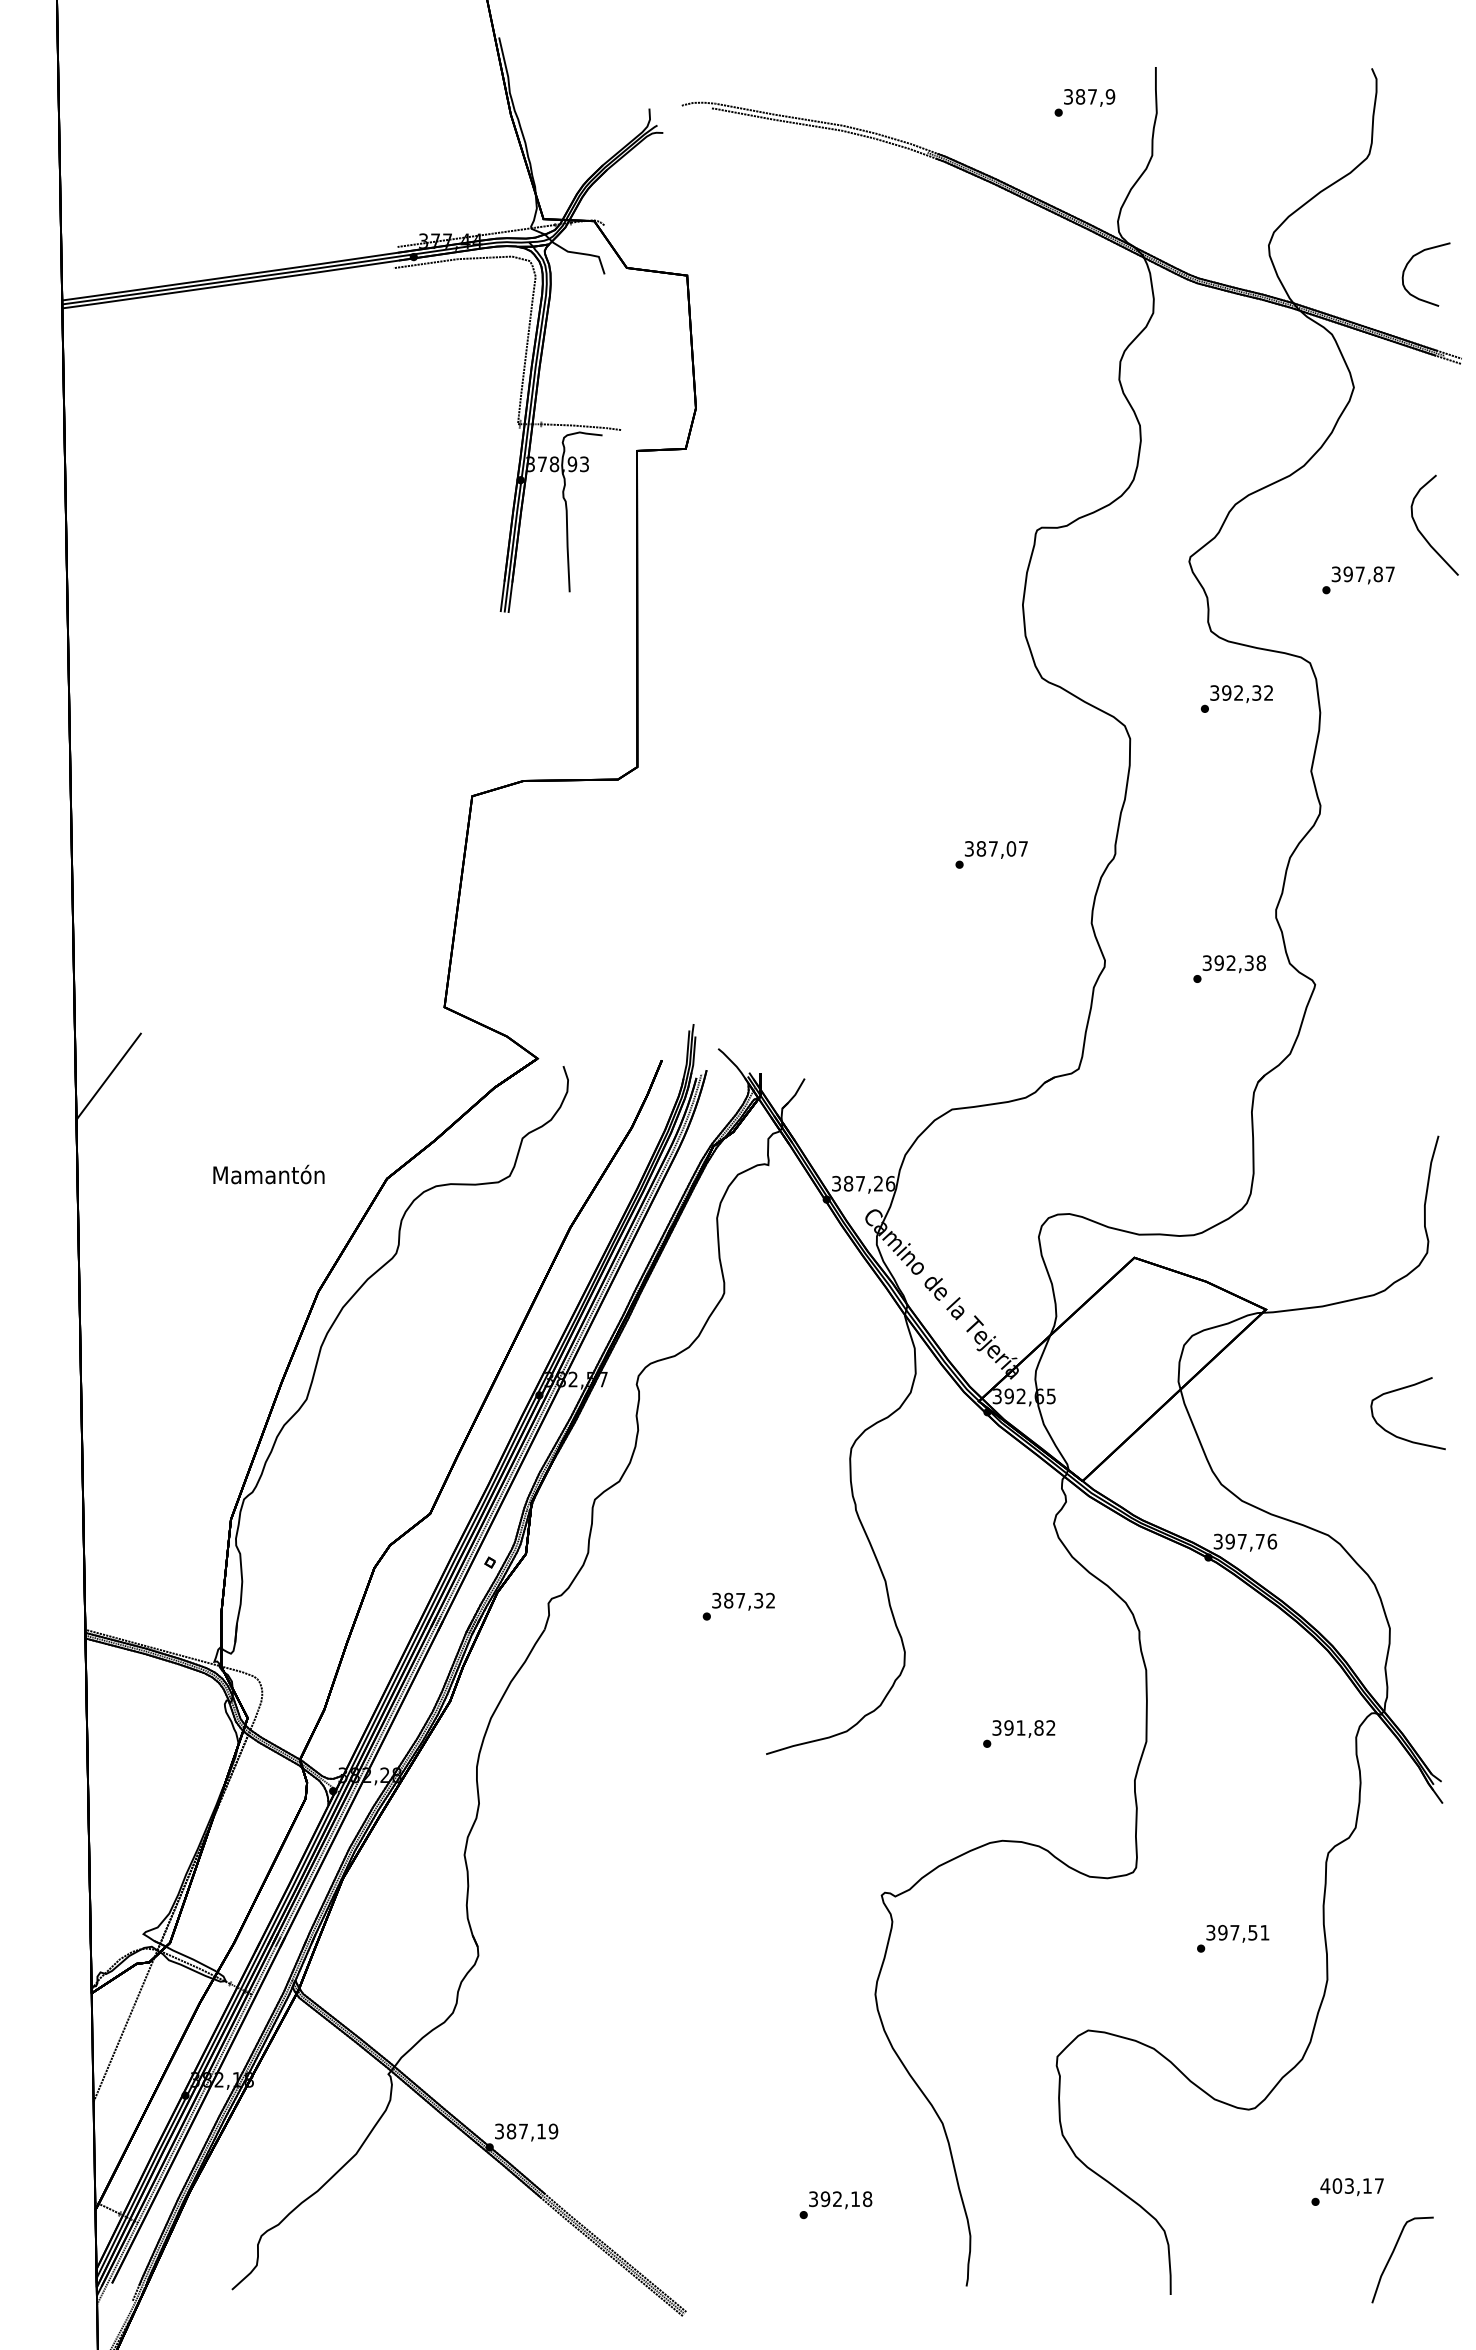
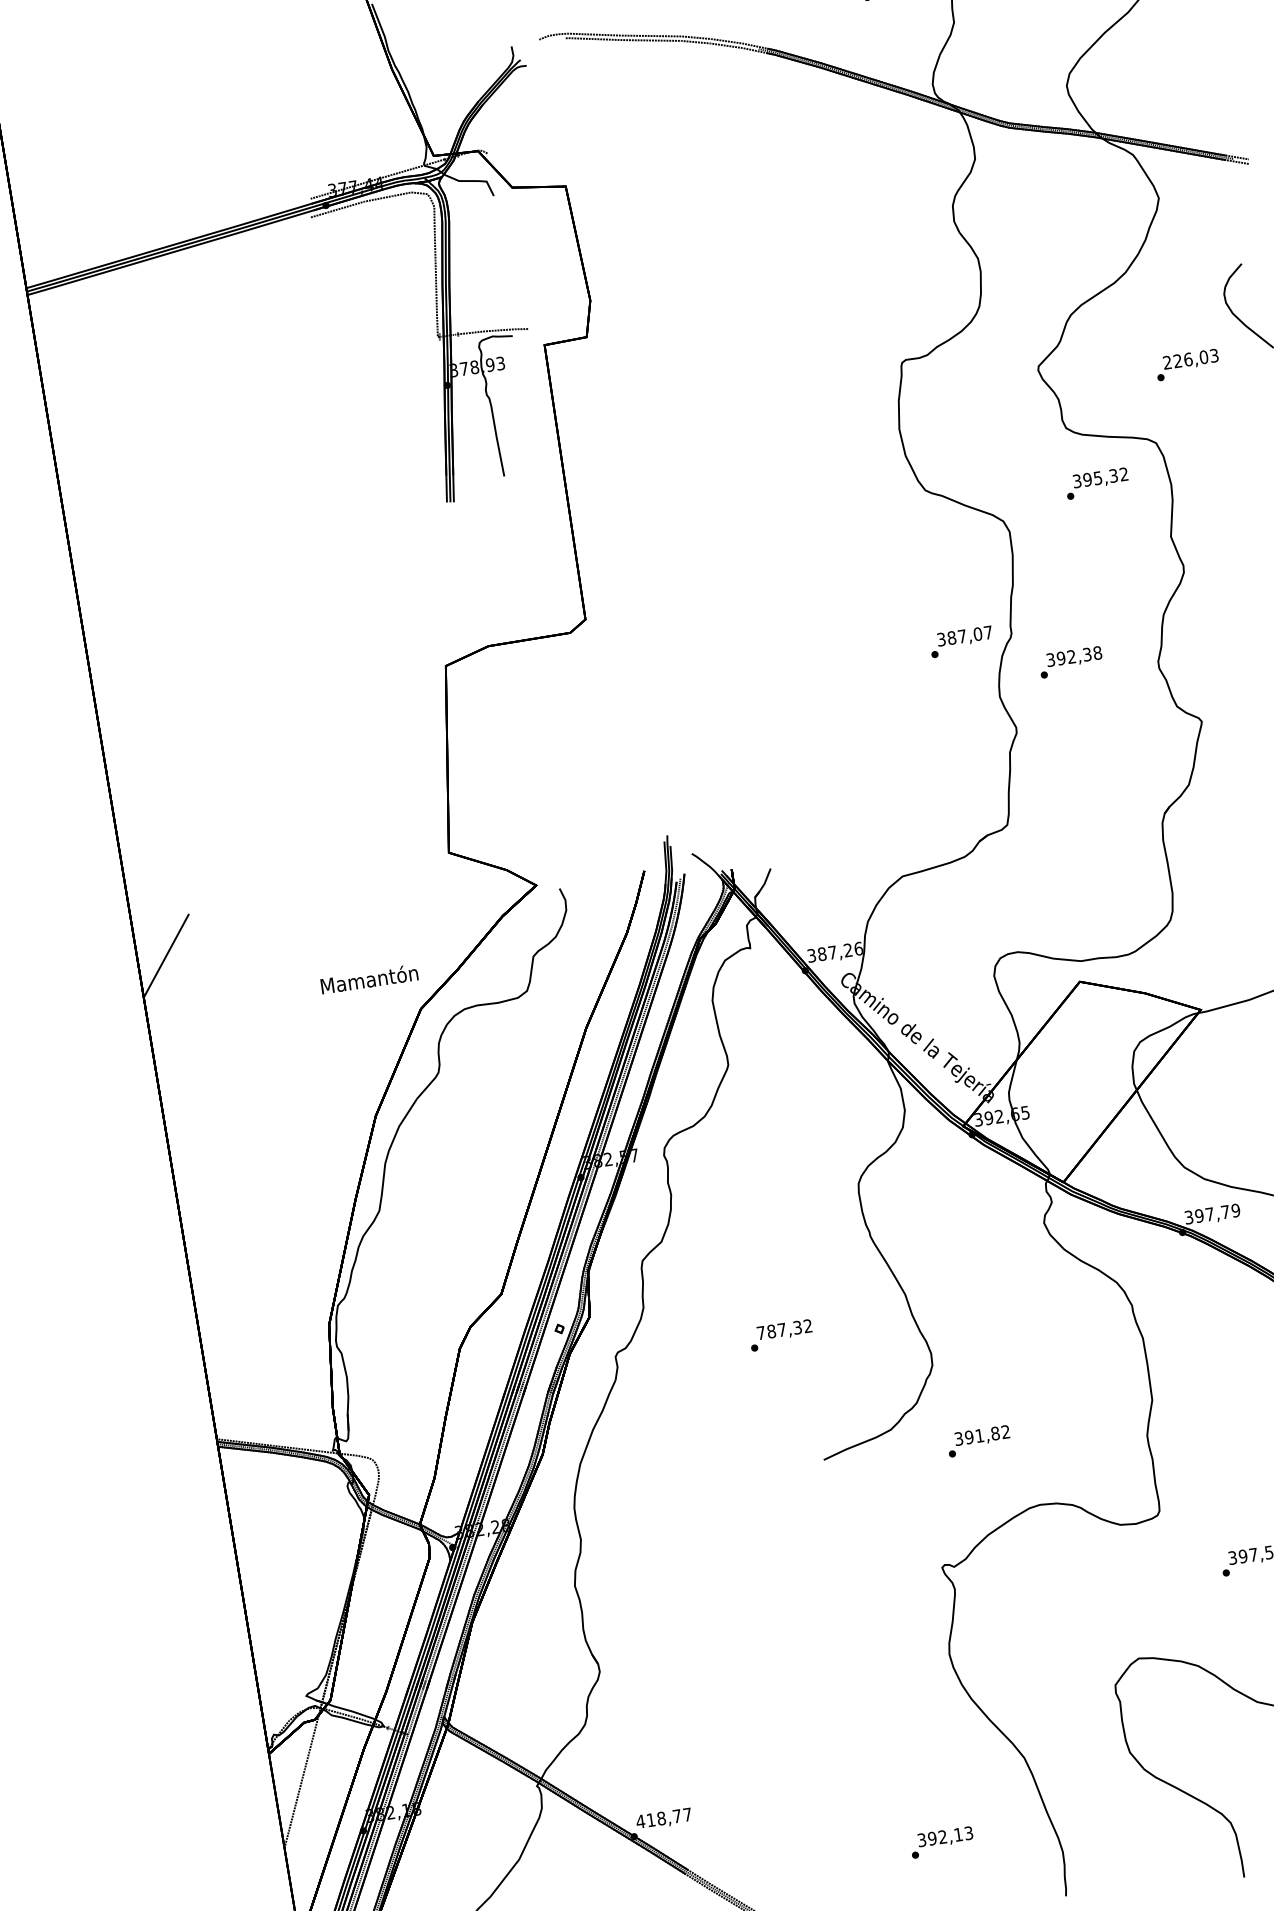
curve: (1407, 266) -> (1189, 86), removed
text: (1362, 574) -> (1190, 359), 397,87 -> 226,03
text: (1238, 692) -> (1097, 477), 392,32 -> 395,32
text: (991, 854) -> (961, 641), moved
text: (1229, 968) -> (1070, 661), moved
text: (268, 1174) -> (369, 979), moved
text: (1272, 1541) -> (1236, 1210), 397,76 -> 397,79
text: (716, 1600) -> (761, 1332), 387,32 -> 787,32
text: (1019, 1733) -> (979, 1440), moved
text: (526, 2131) -> (664, 1818), 387,19 -> 418,77
text: (867, 2198) -> (968, 1832), 392,18 -> 392,13

